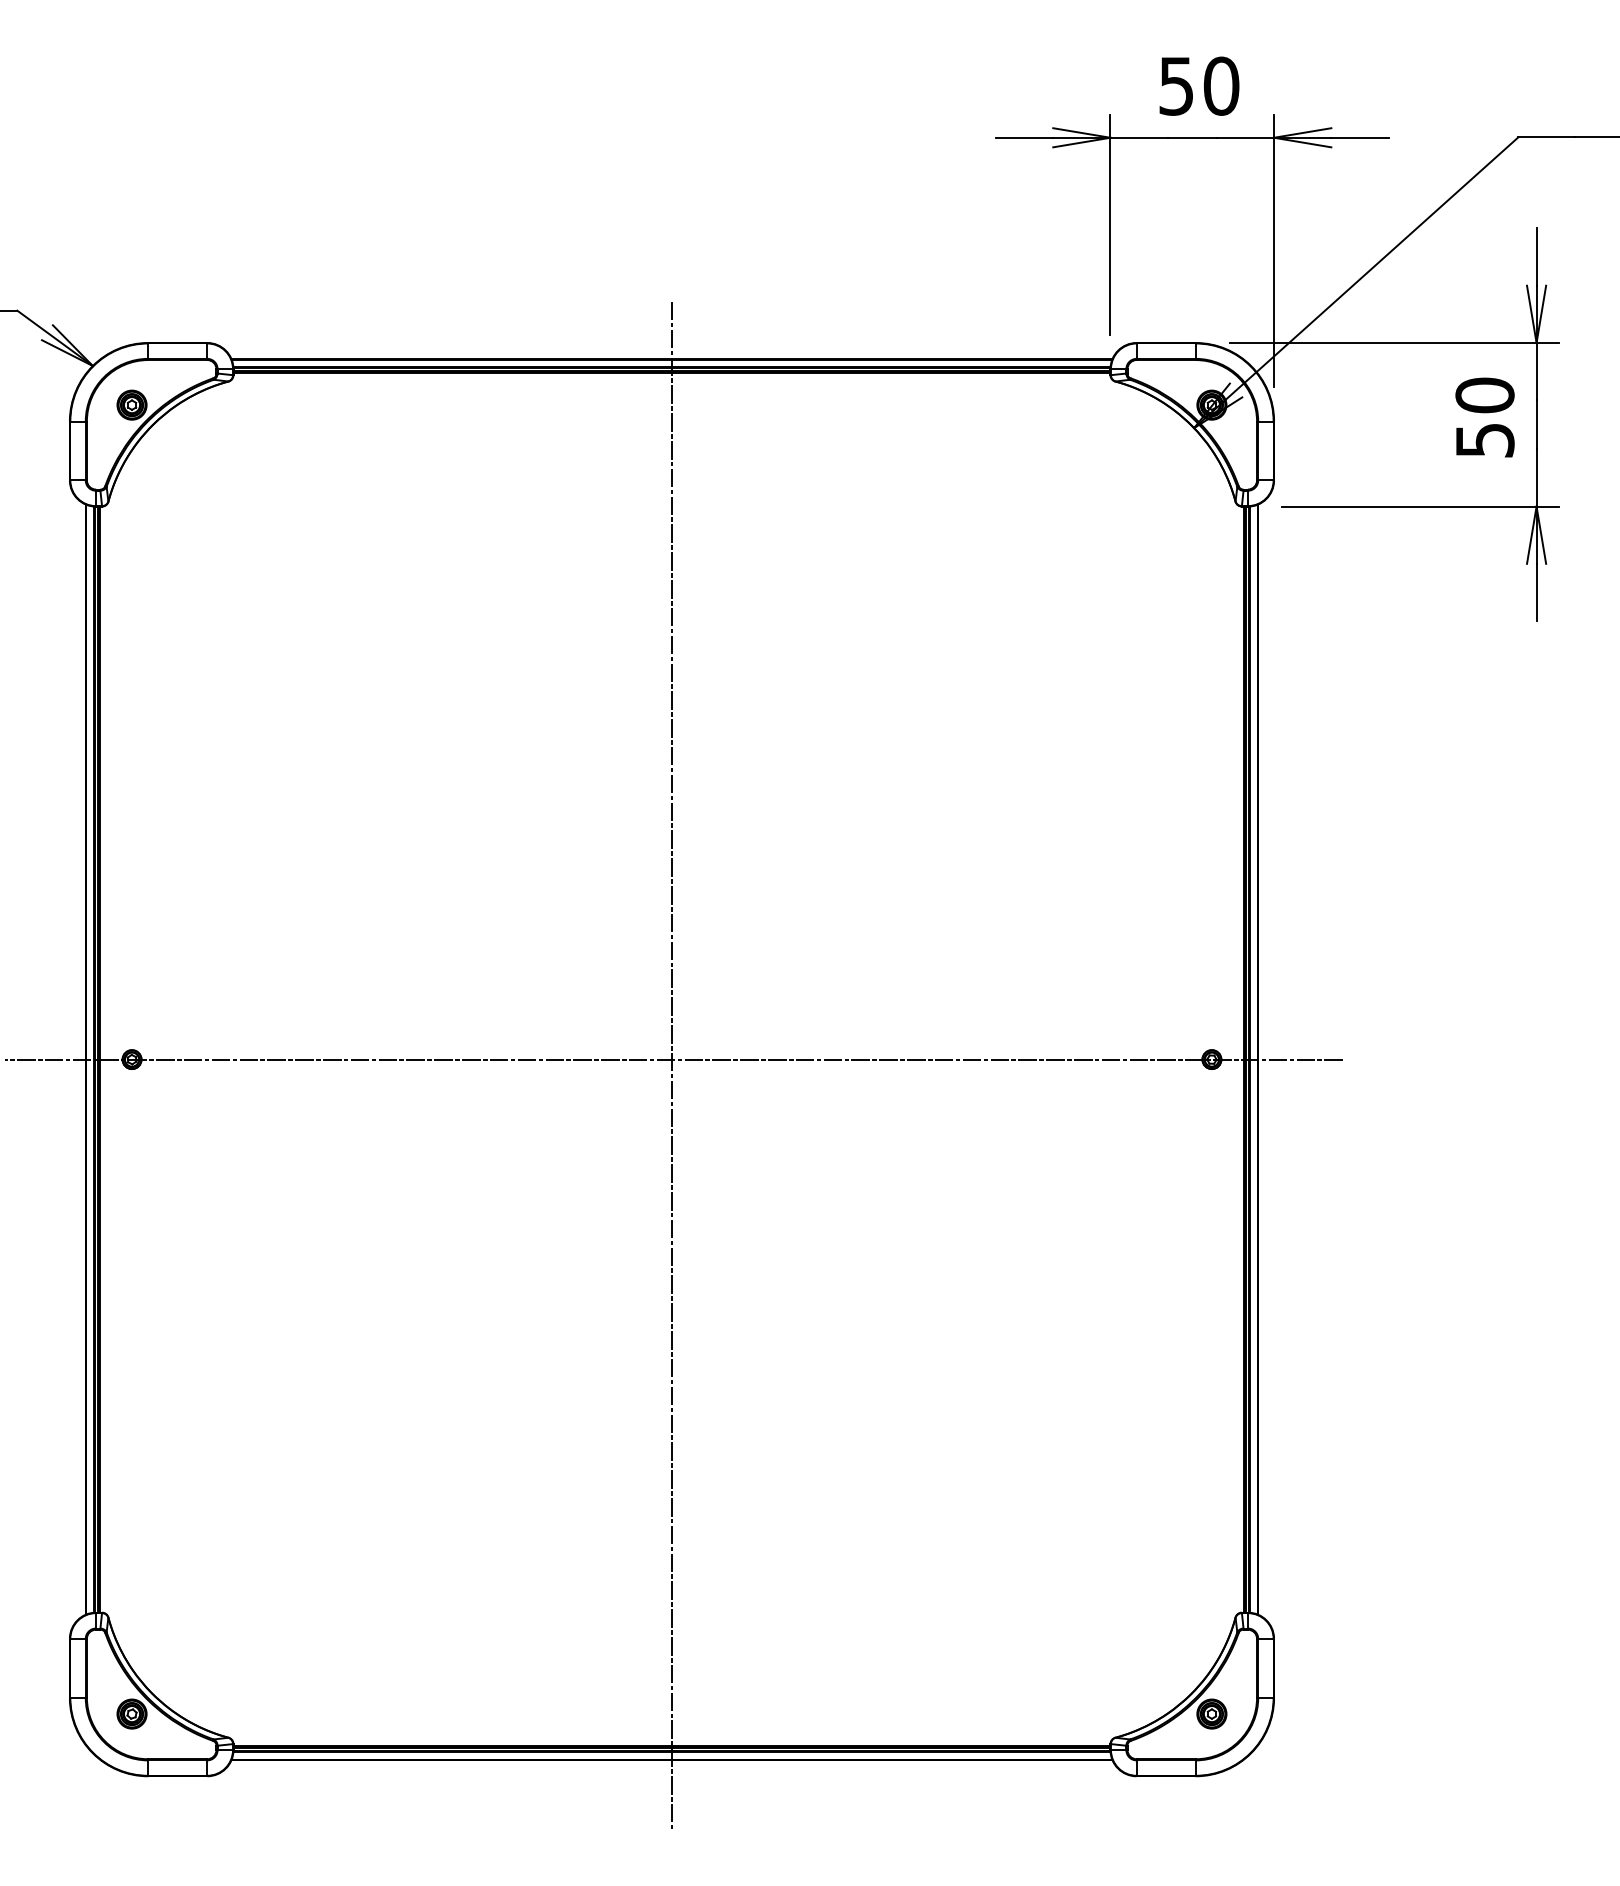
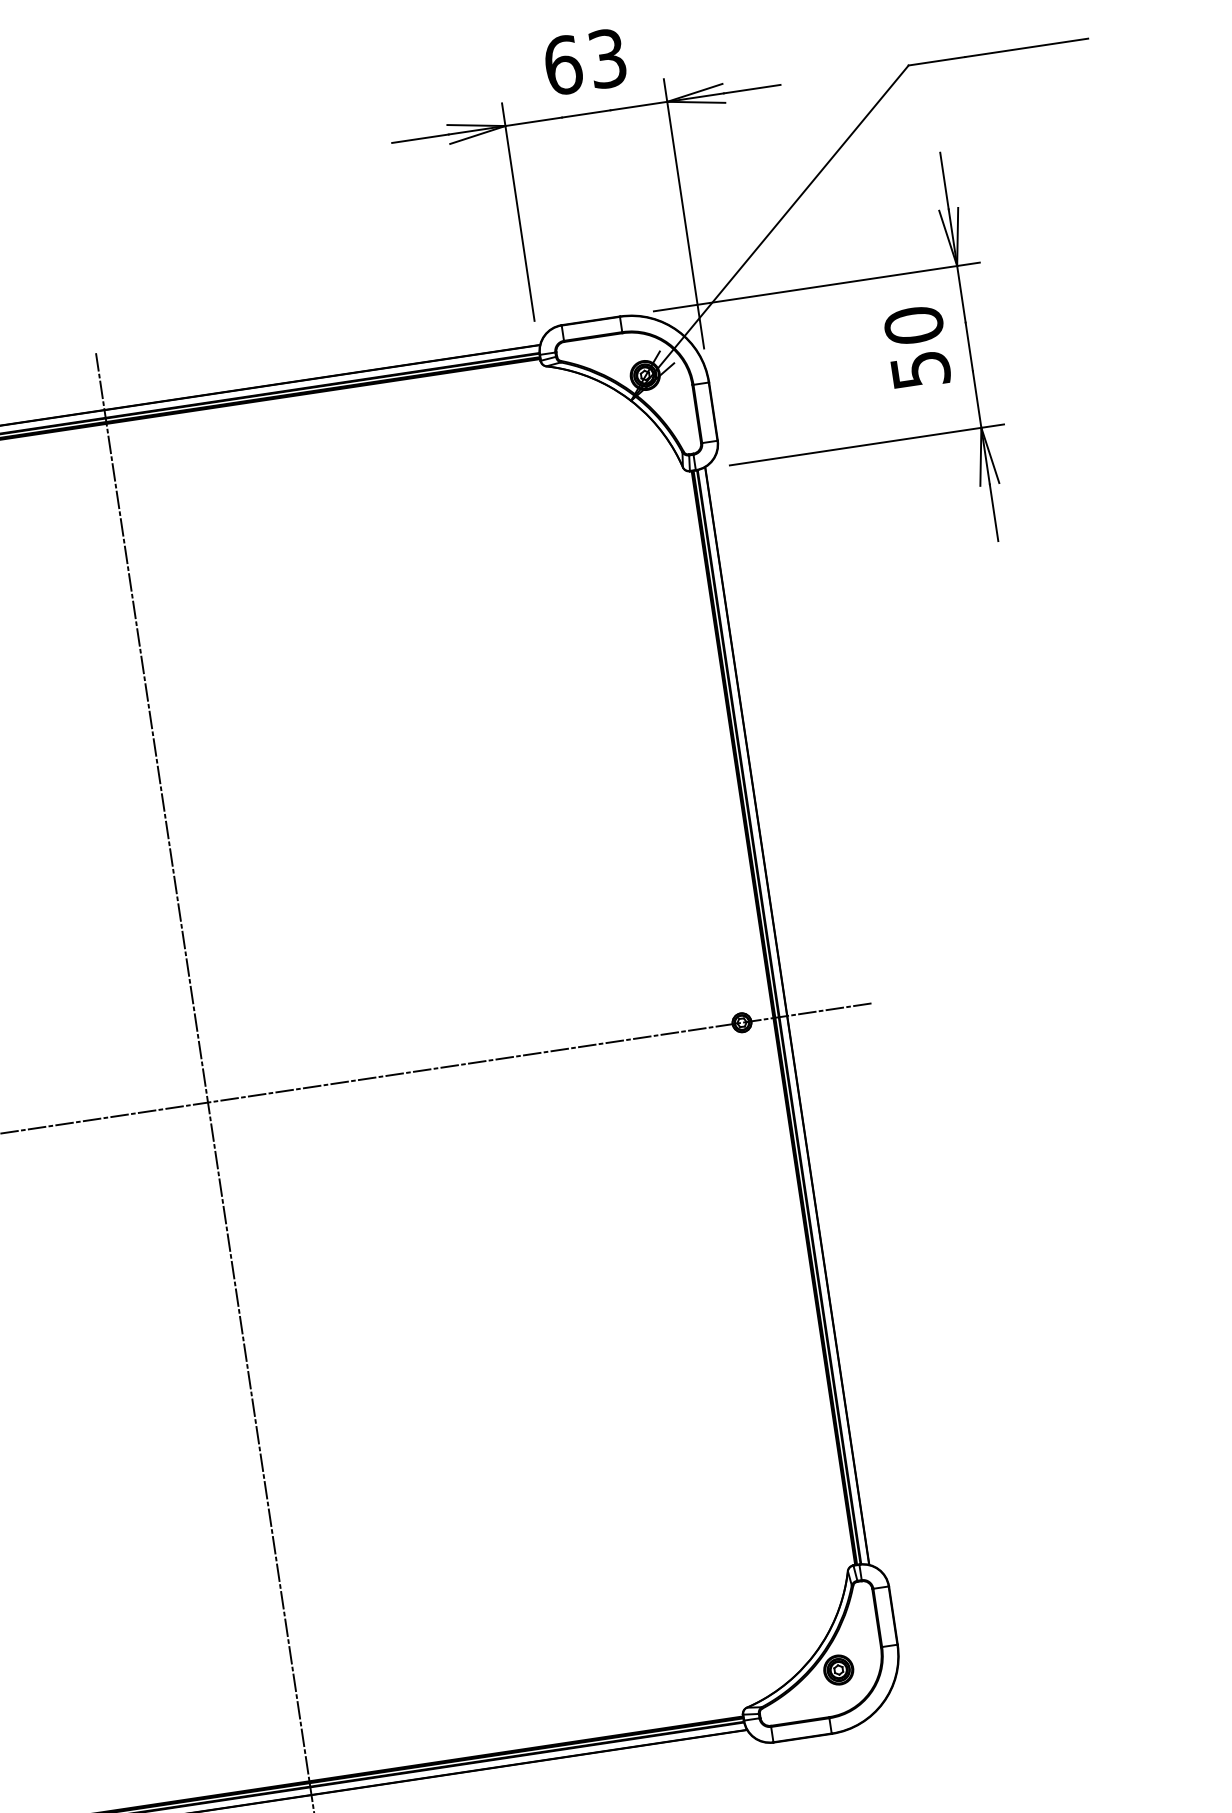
text: (1199, 85) -> (585, 61), 50 -> 63

